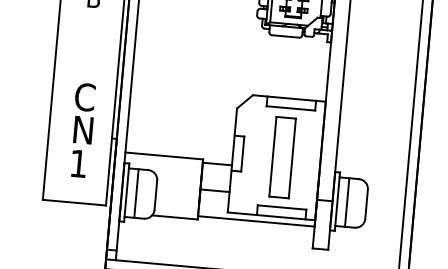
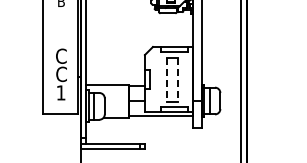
text: (82, 130) -> (61, 74), N -> C
line: (272, 156) -> (166, 79), solid -> dashed
line: (292, 158) -> (177, 79), solid -> dashed

